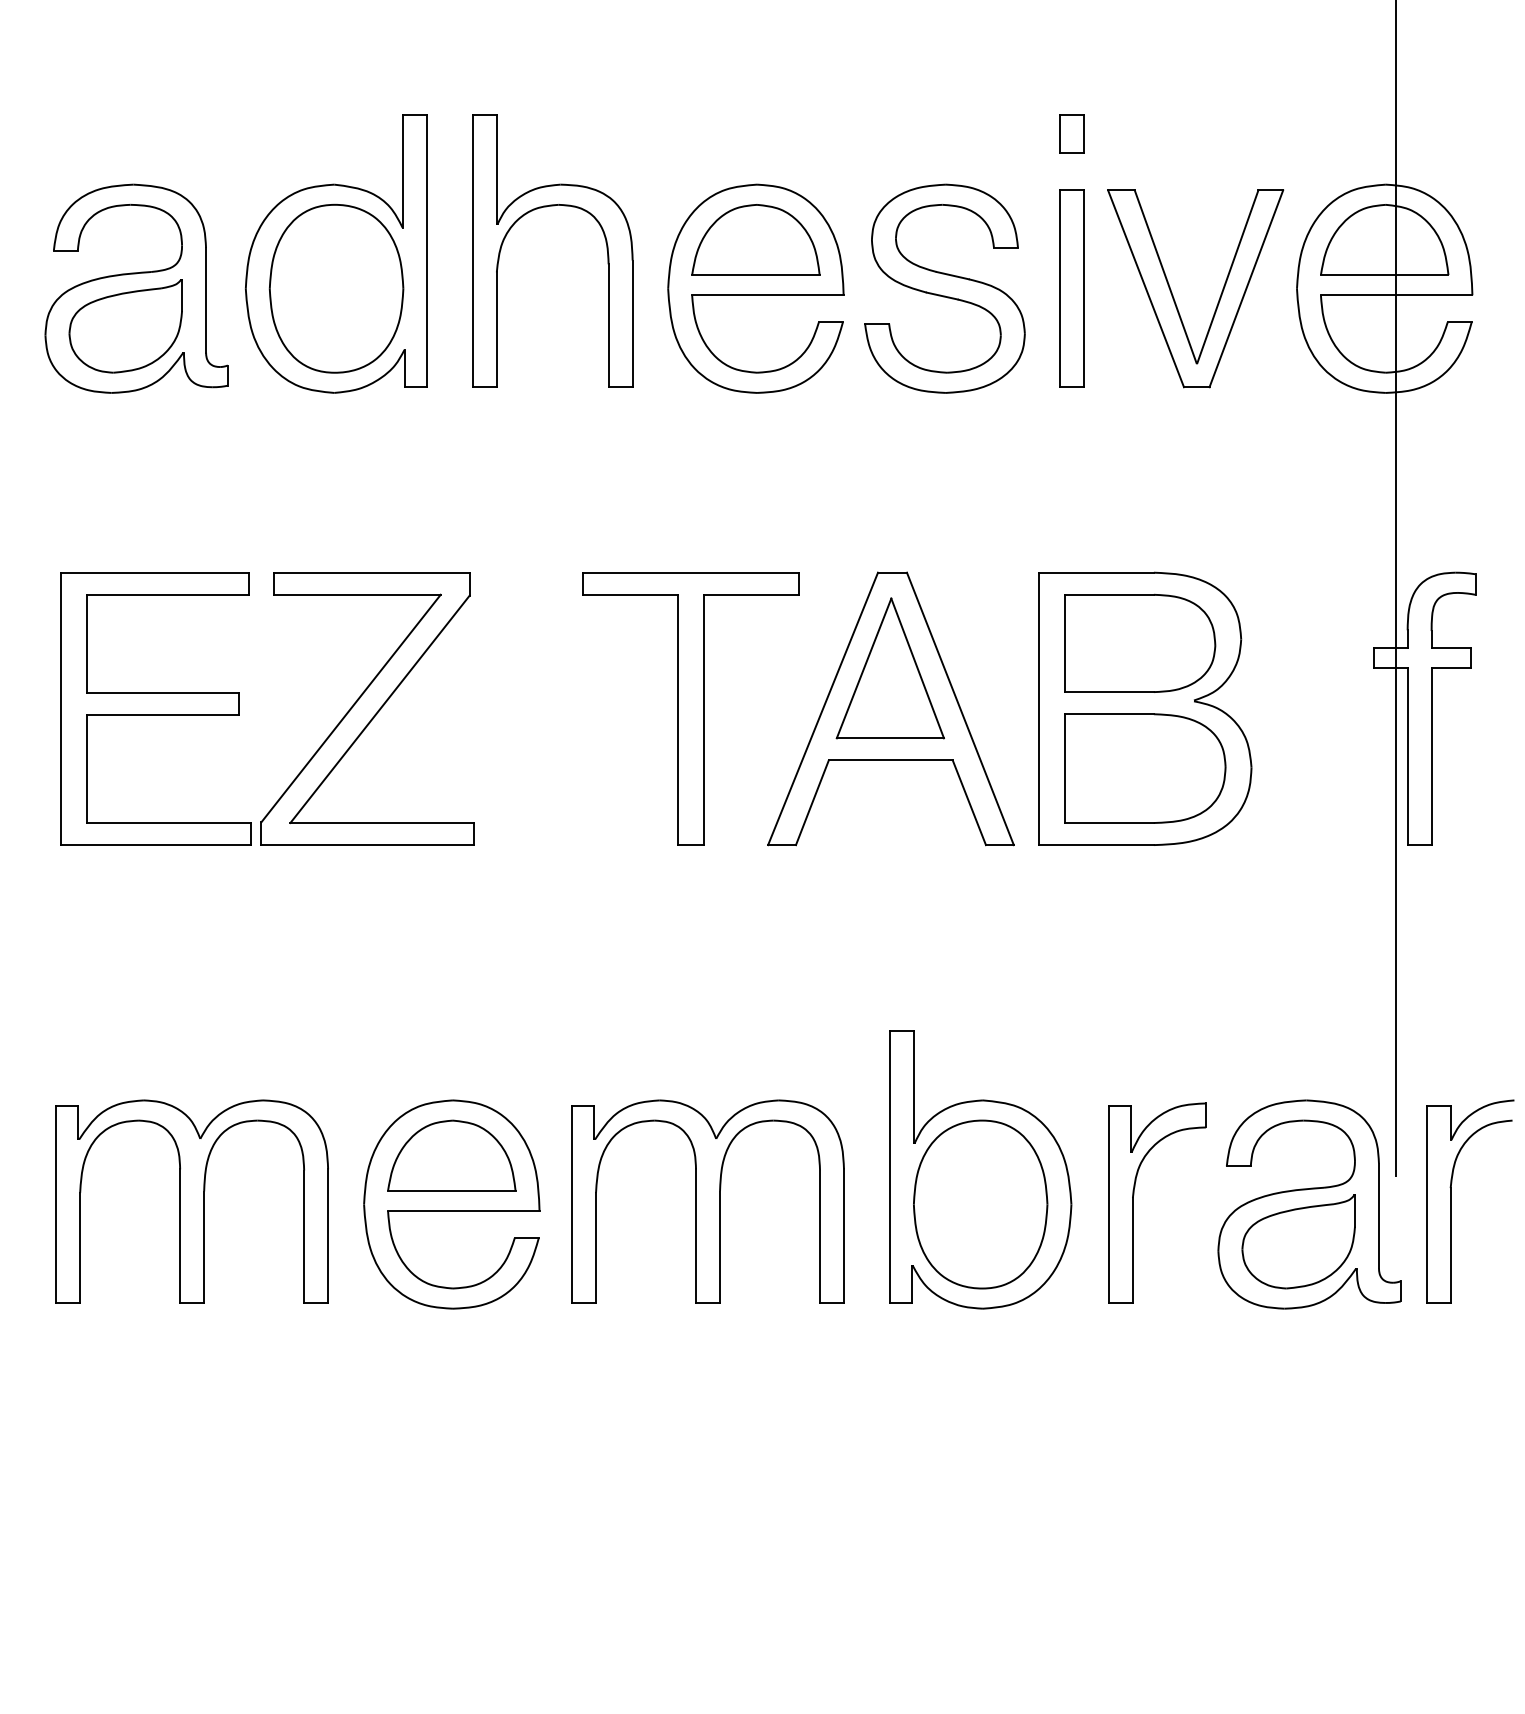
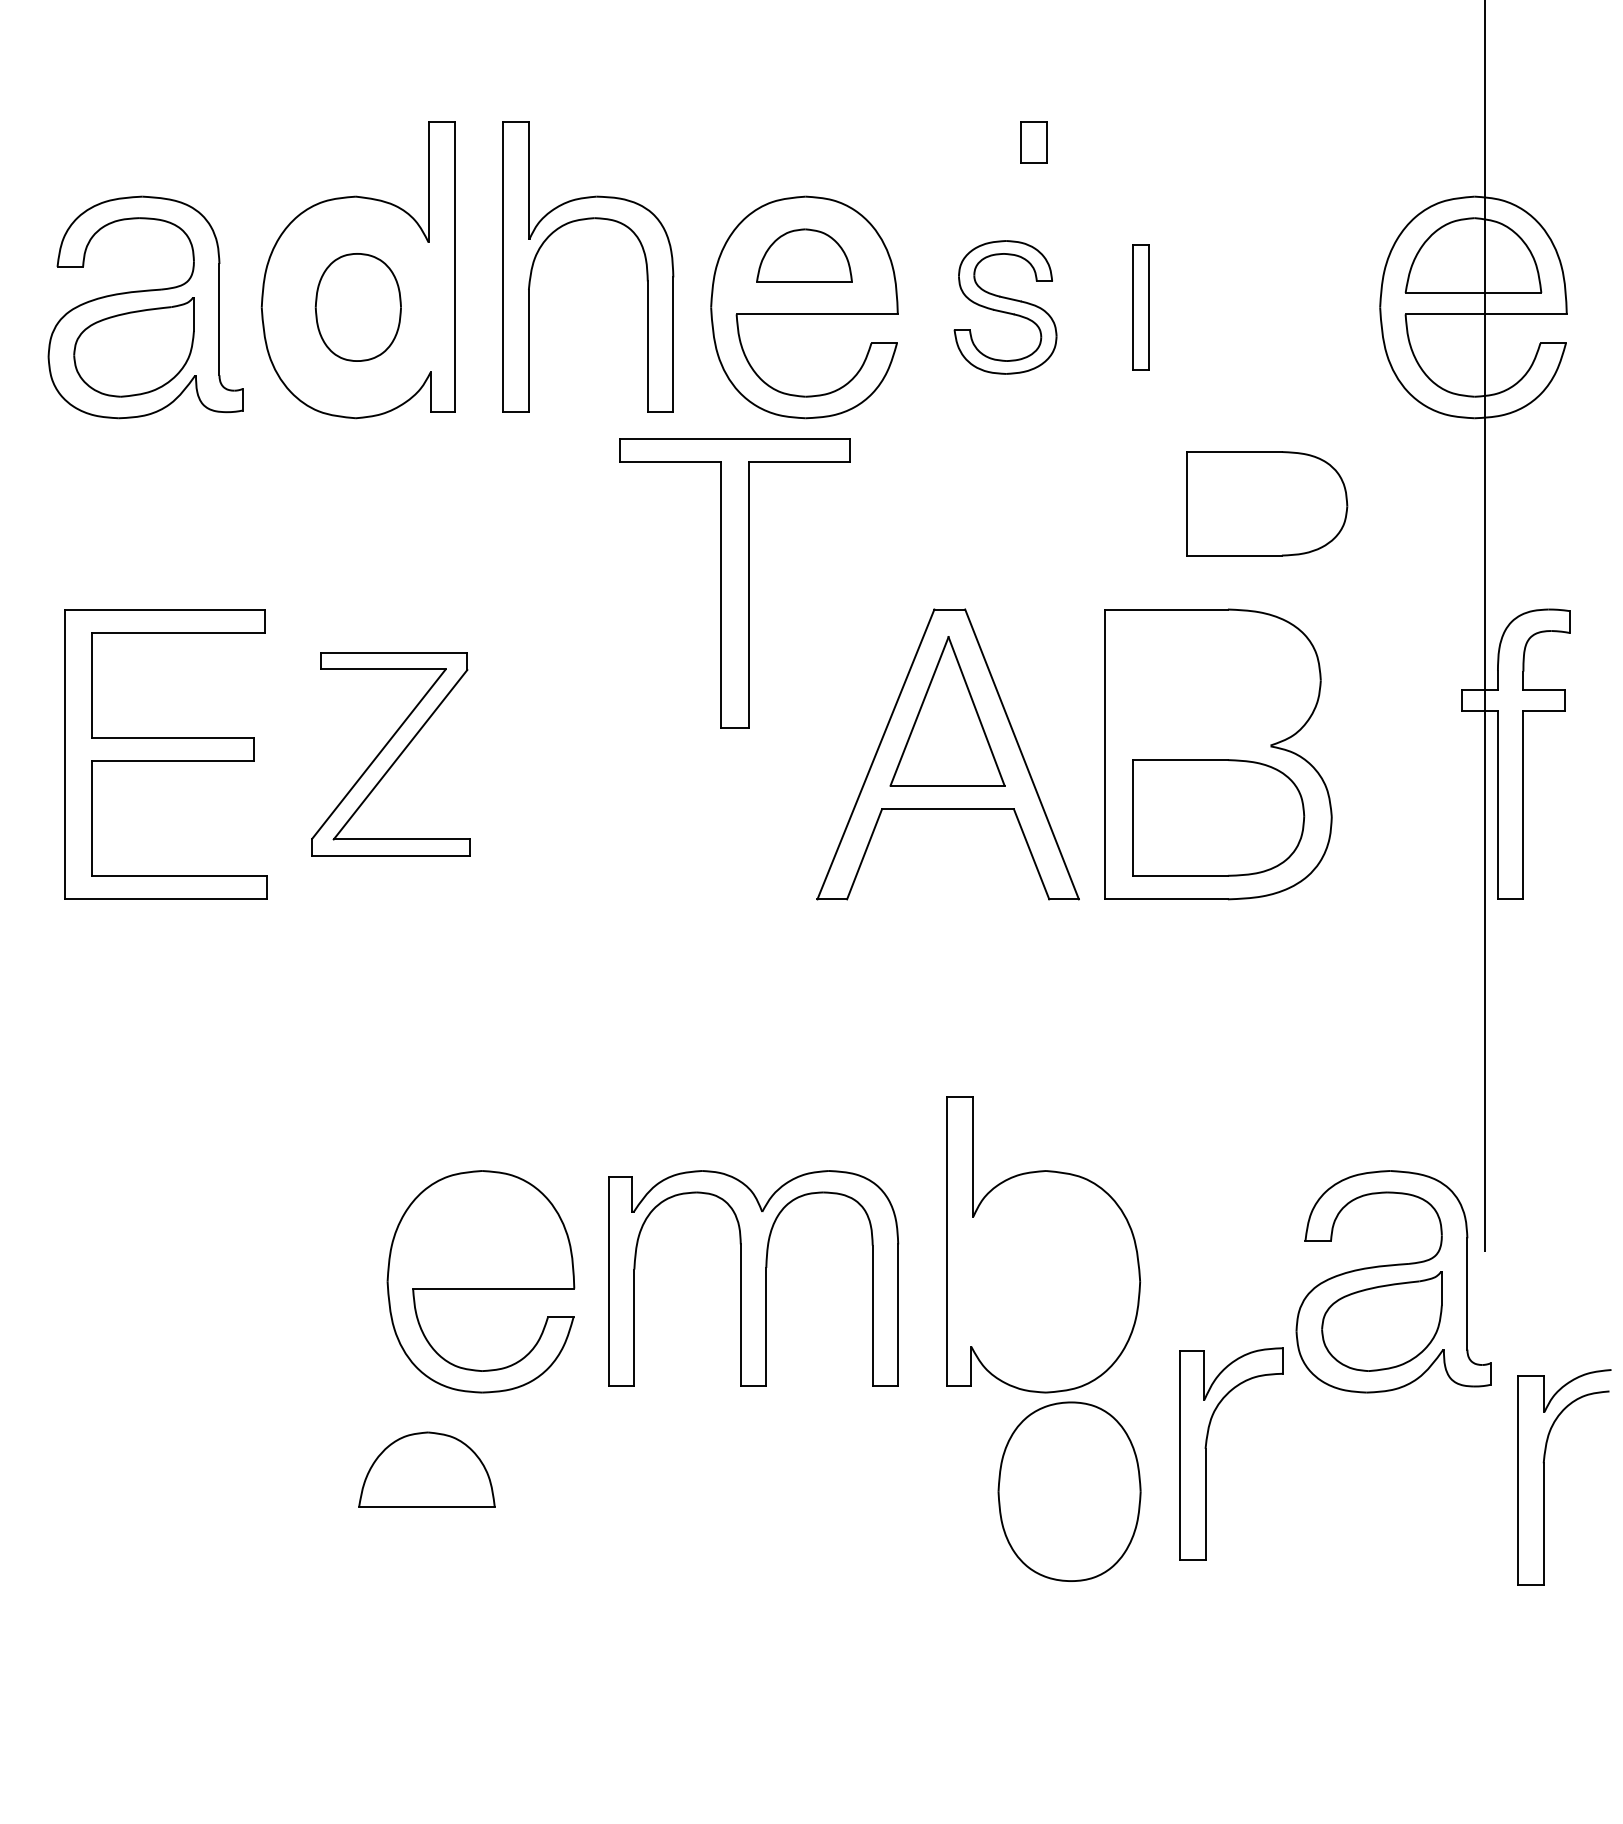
part: (1071, 133) -> (1033, 142), moved
part: (755, 239) -> (804, 255), size x0.7
part: (336, 288) -> (358, 307), size x0.6
part: (944, 288) -> (1005, 307), size x0.6
part: (1071, 288) -> (1140, 307), size x0.6
part: (1174, 297) -> (1249, 316), removed
part: (1140, 643) -> (1267, 503), moved
part: (366, 708) -> (390, 754), size x0.7
part: (690, 708) -> (734, 583), moved
part: (451, 1155) -> (426, 1469), moved
part: (191, 1201) -> (204, 1278), removed
part: (1451, 1201) -> (1544, 1477), moved
part: (1133, 1202) -> (1206, 1453), moved
part: (980, 1204) -> (1069, 1491), moved

